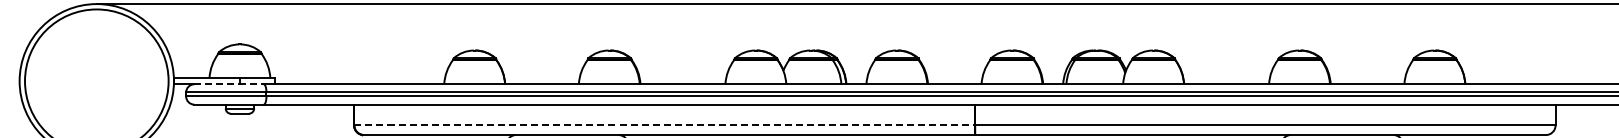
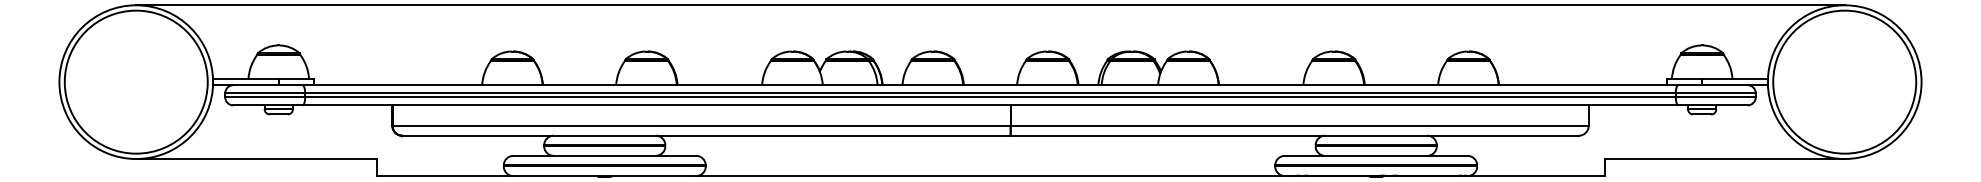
line: (228, 84) -> (267, 85), dashed -> solid
line: (664, 125) -> (701, 126), dashed -> solid

